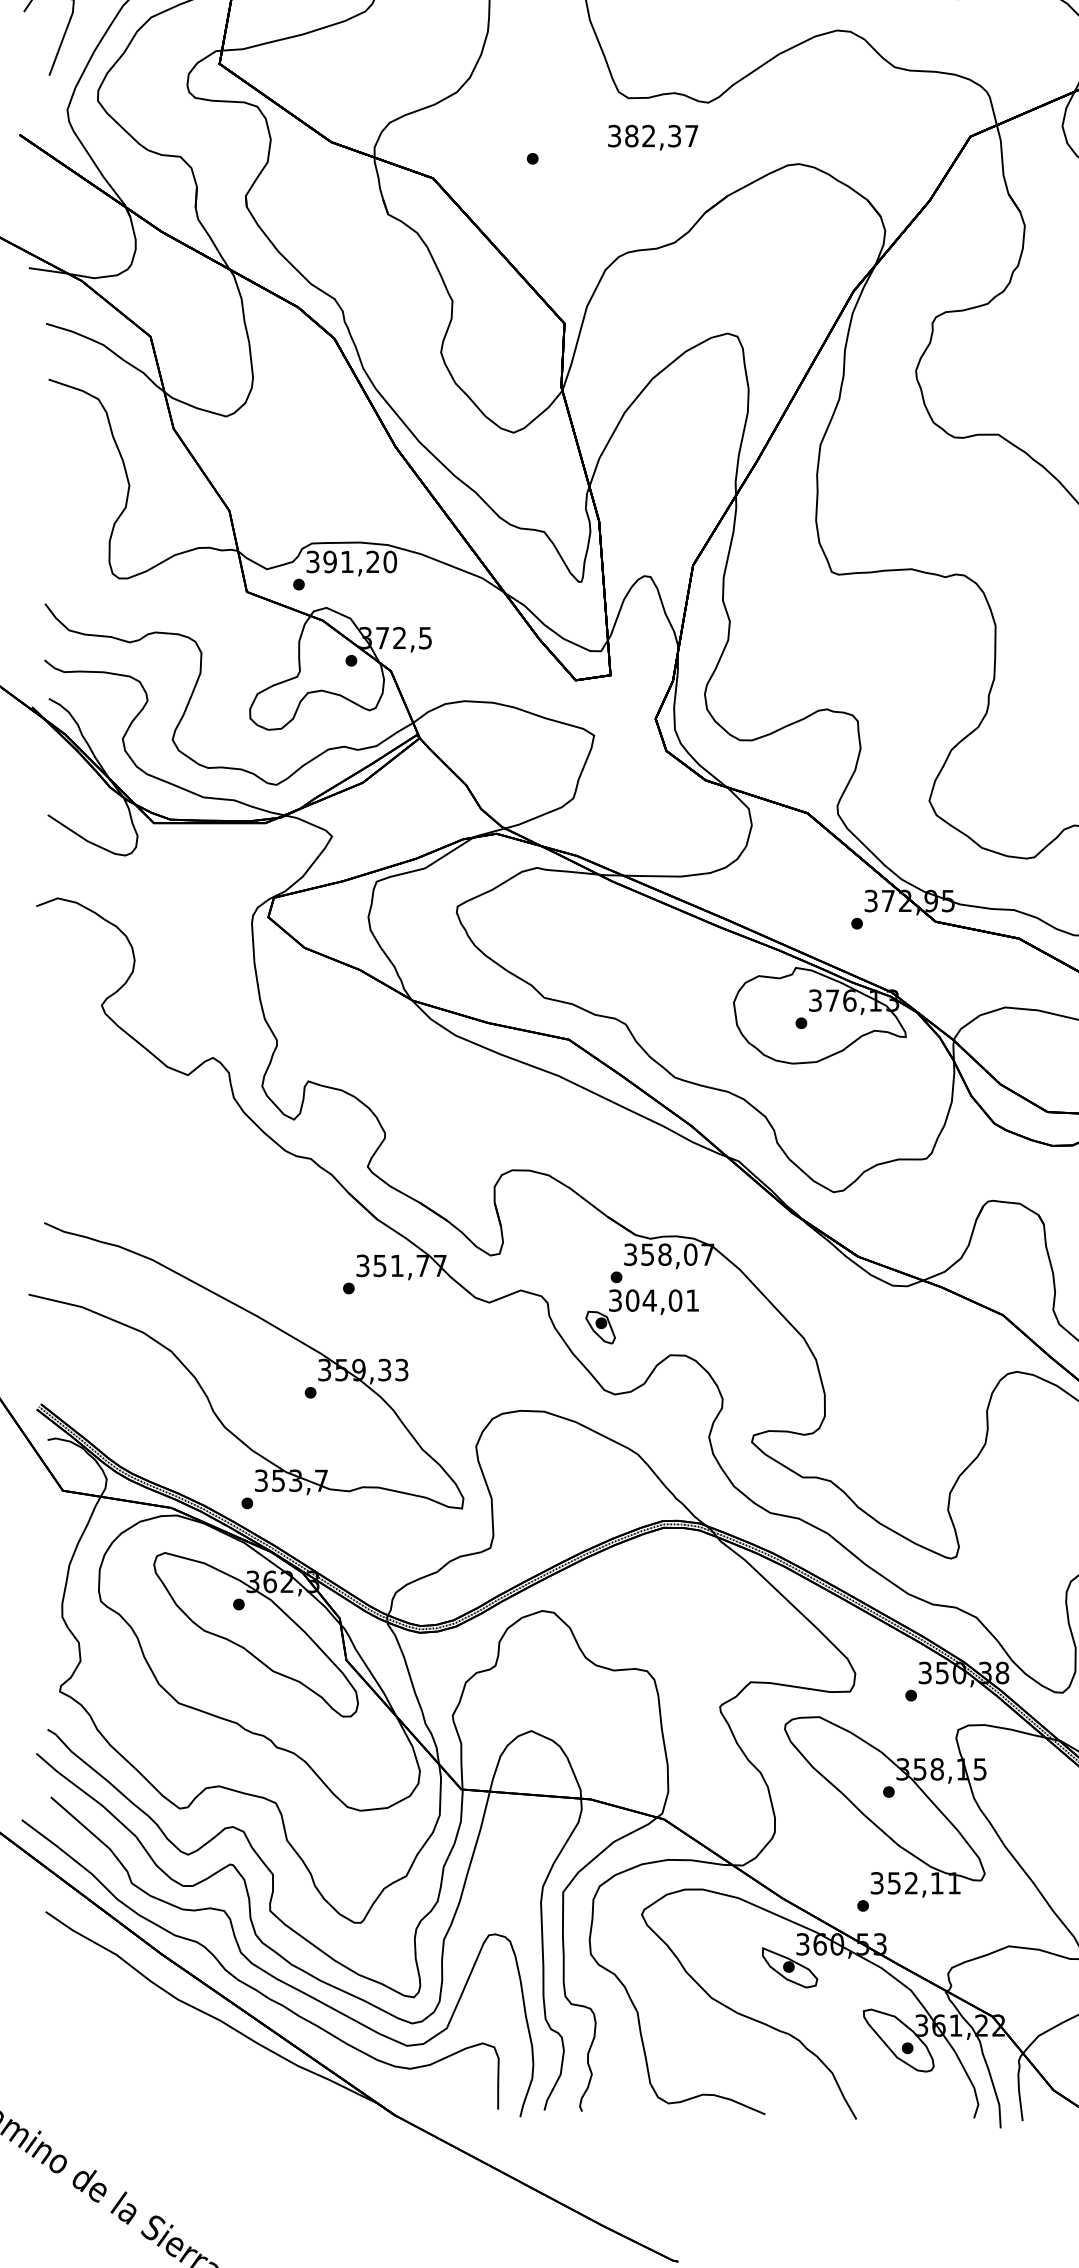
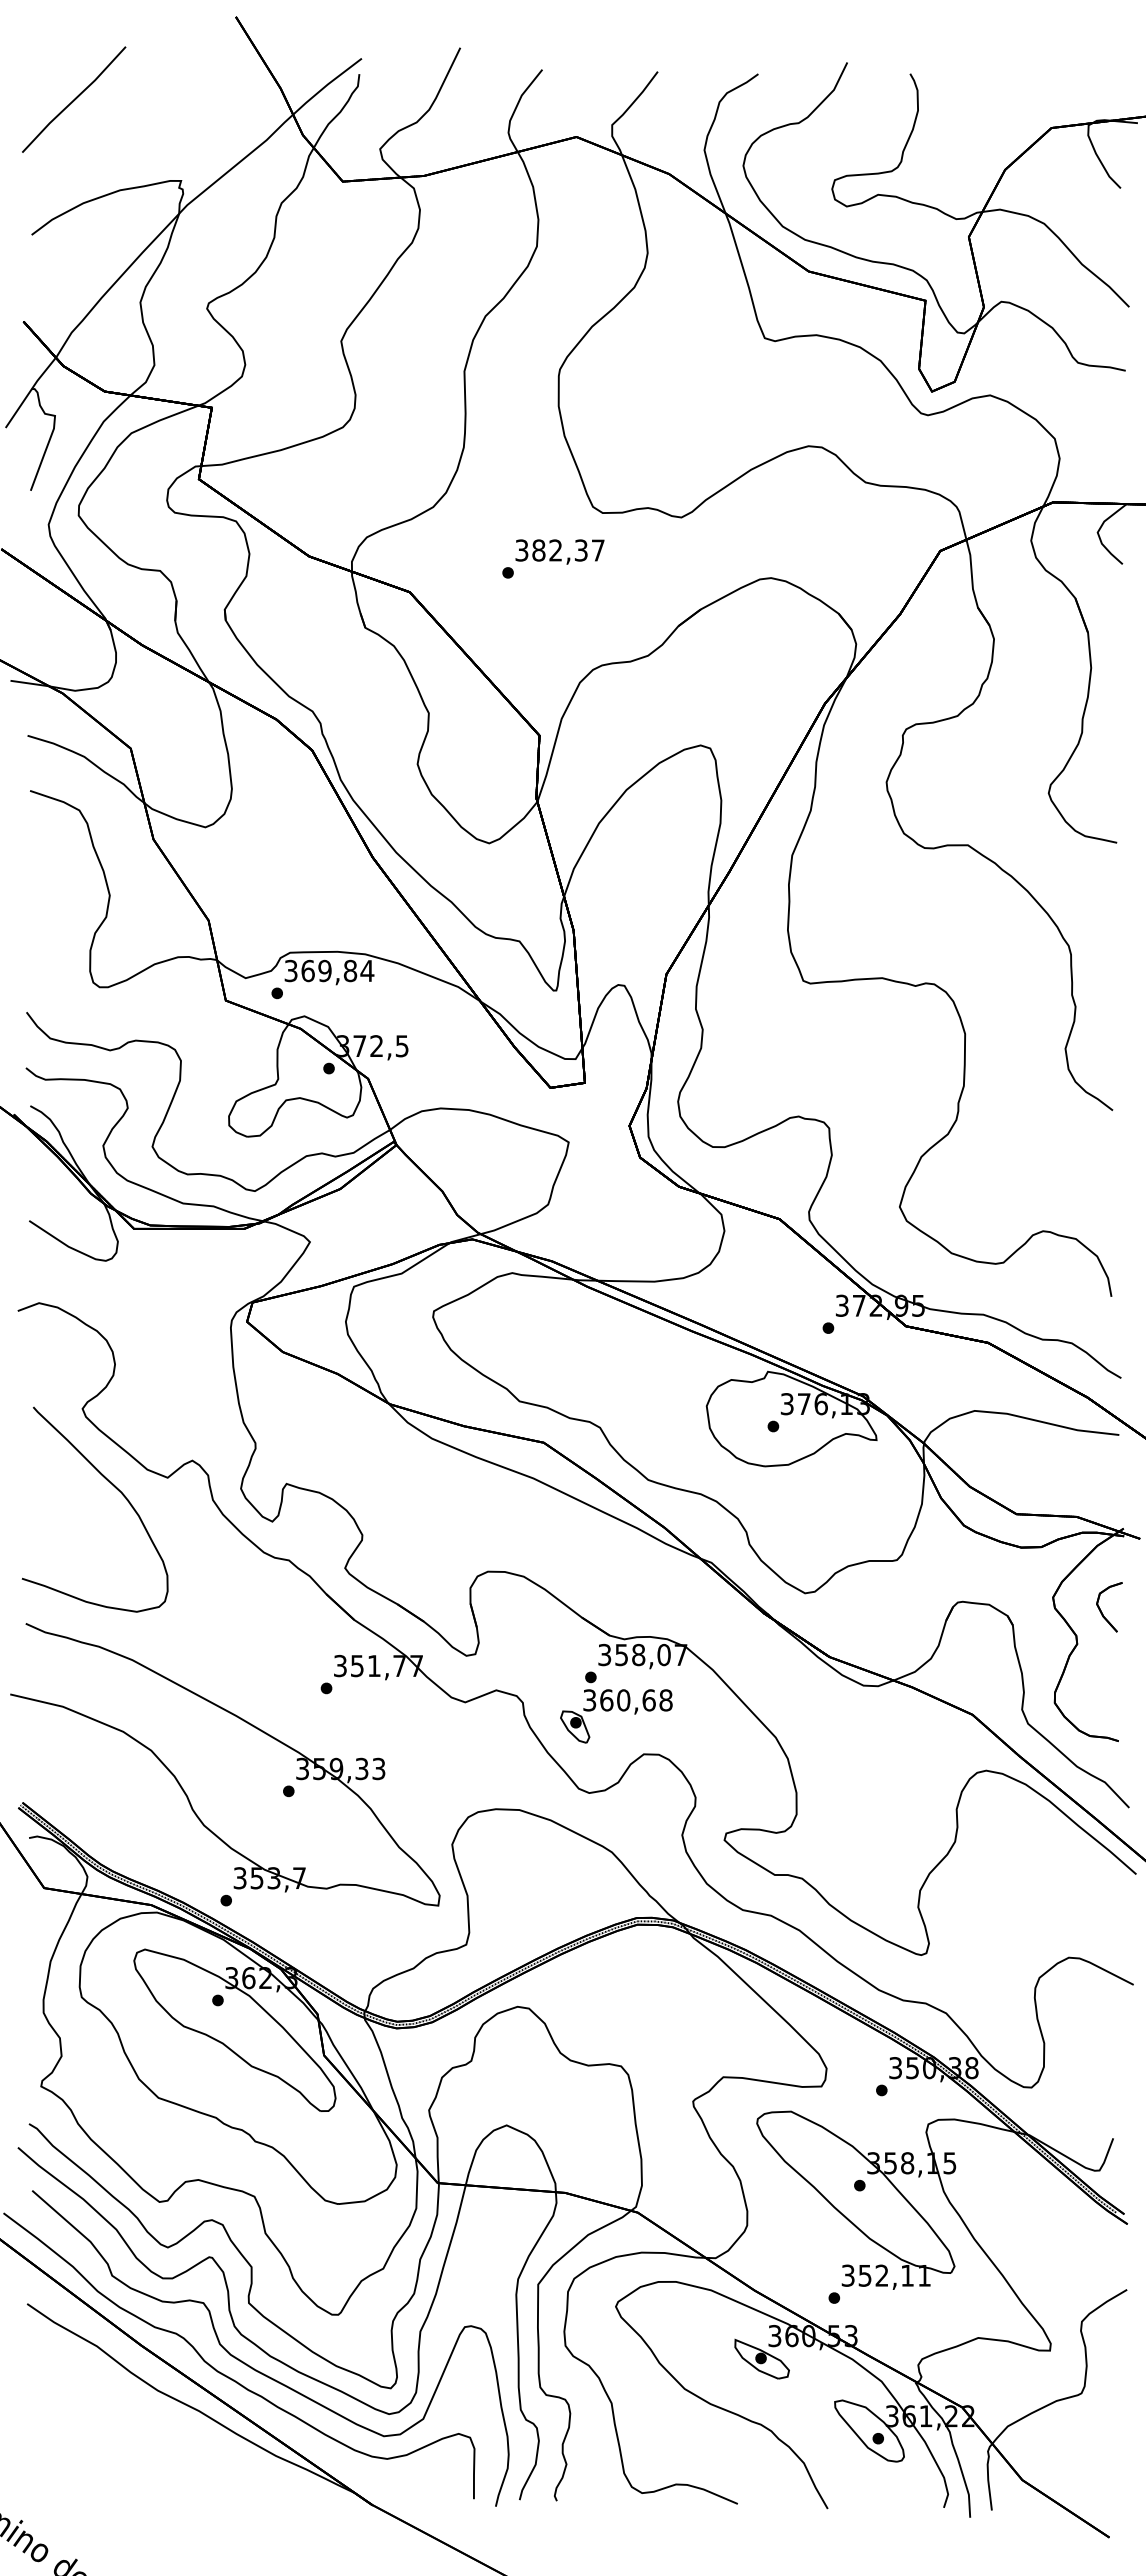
text: (652, 137) -> (559, 551), moved
text: (359, 561) -> (337, 970), 391,20 -> 369,84
part: (135, 1086) -> (115, 1488), added
text: (662, 1300) -> (636, 1700), 304,01 -> 360,68

